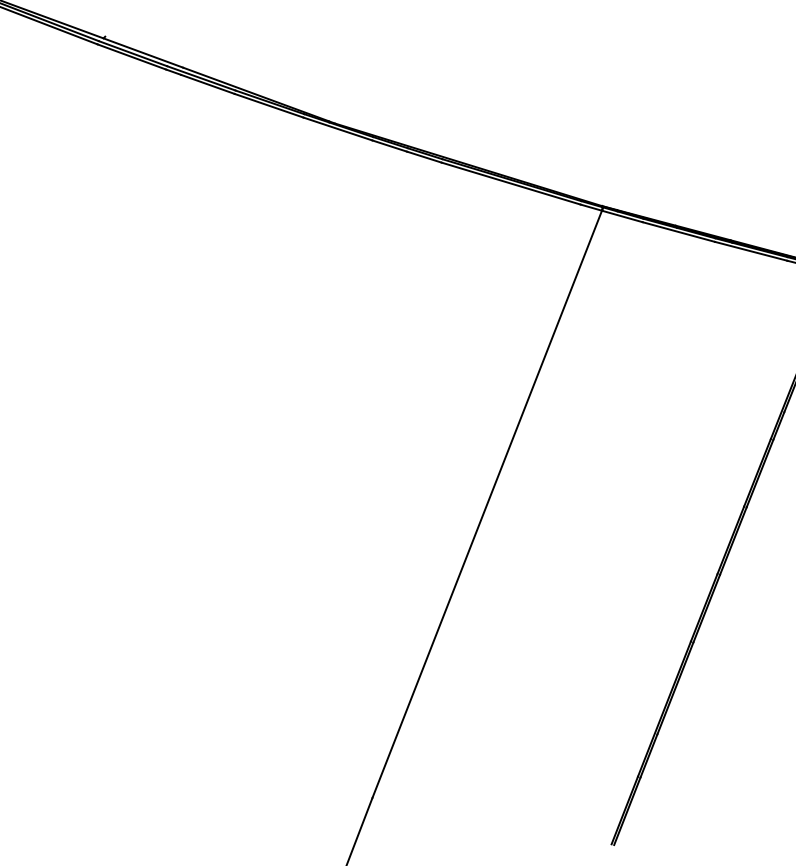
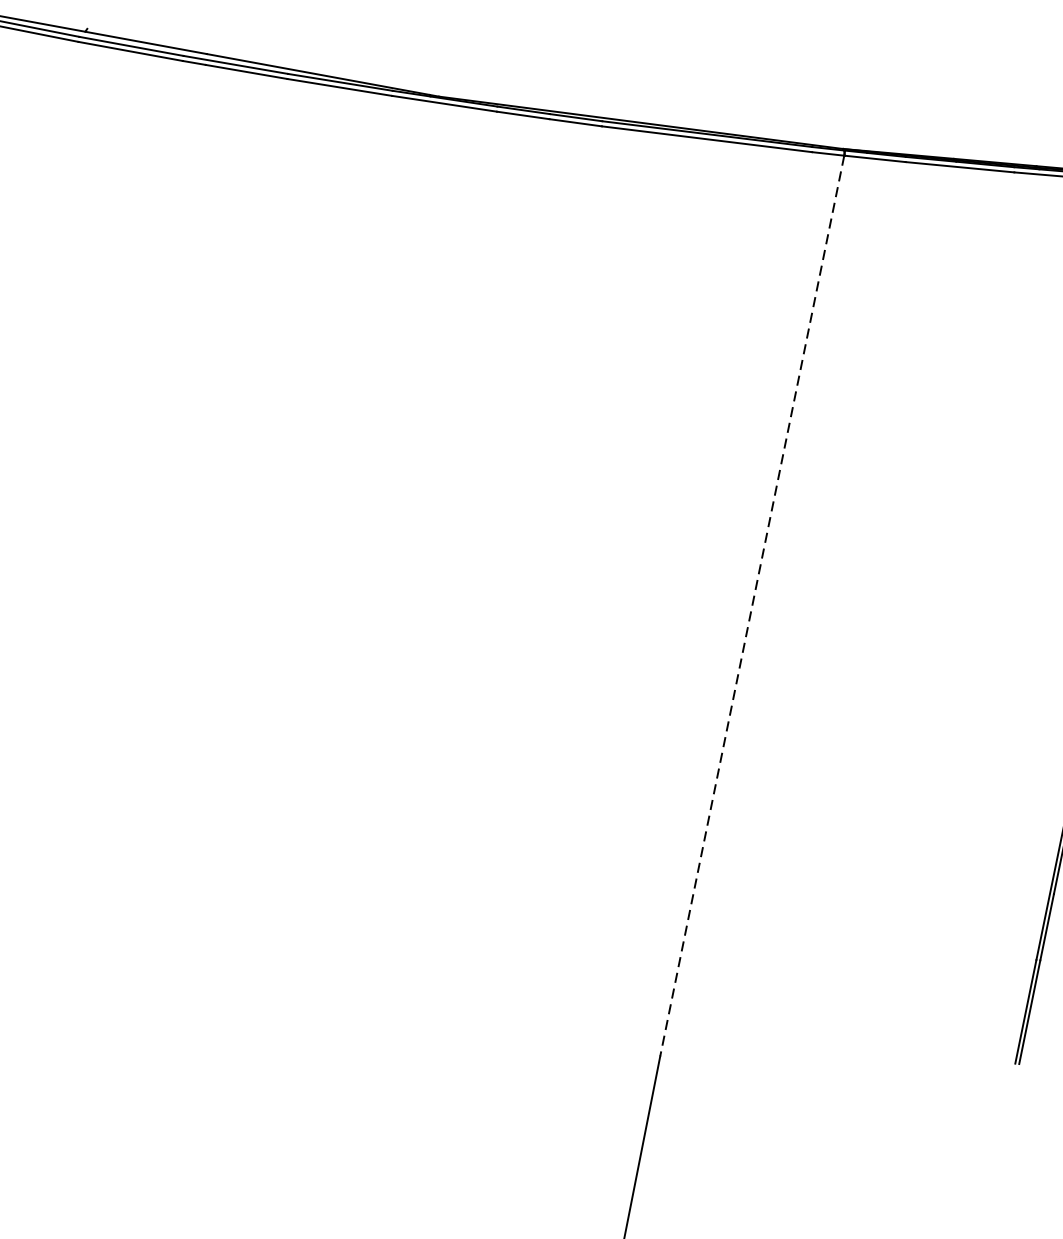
line: (487, 504) -> (752, 606), solid -> dashed

